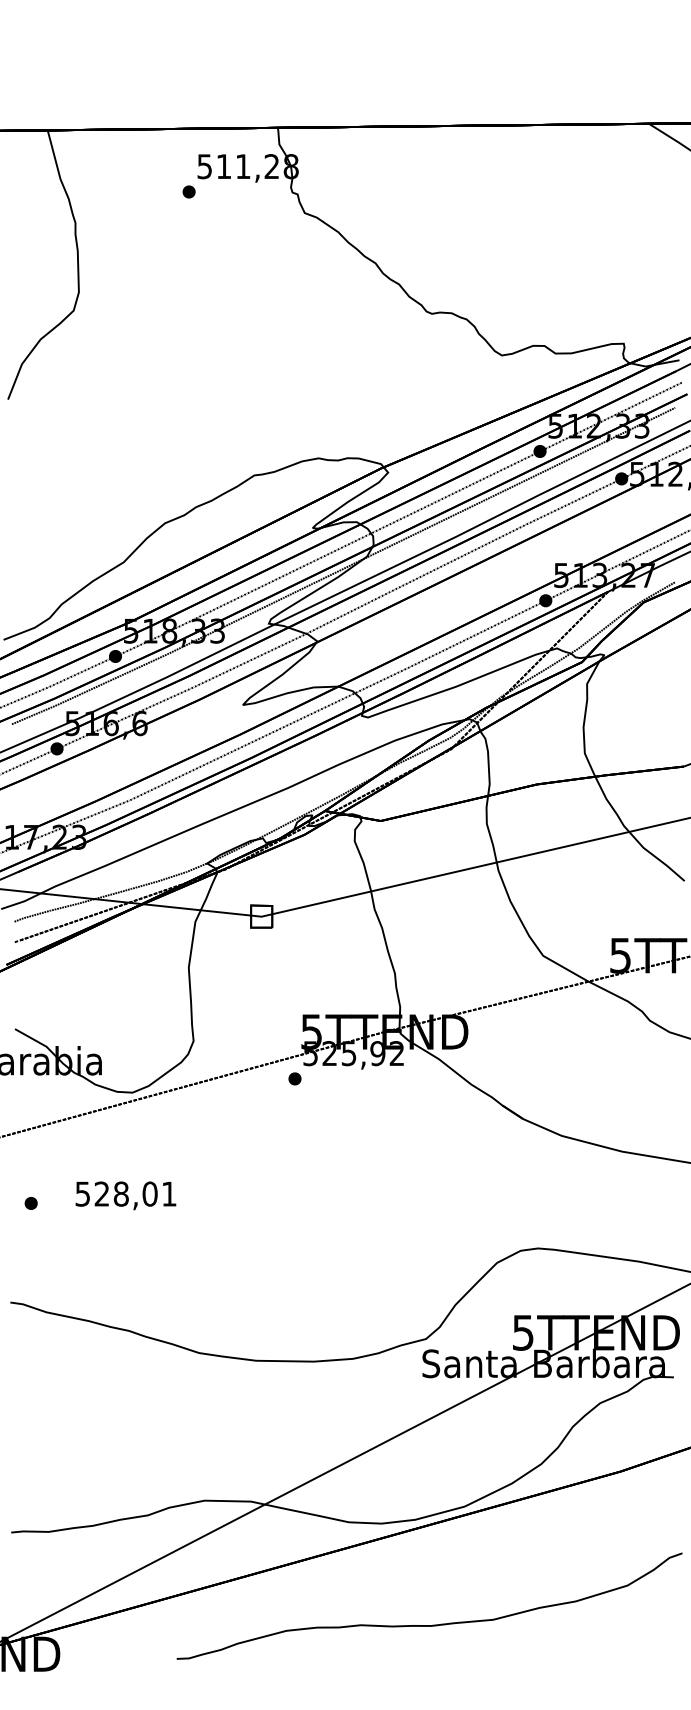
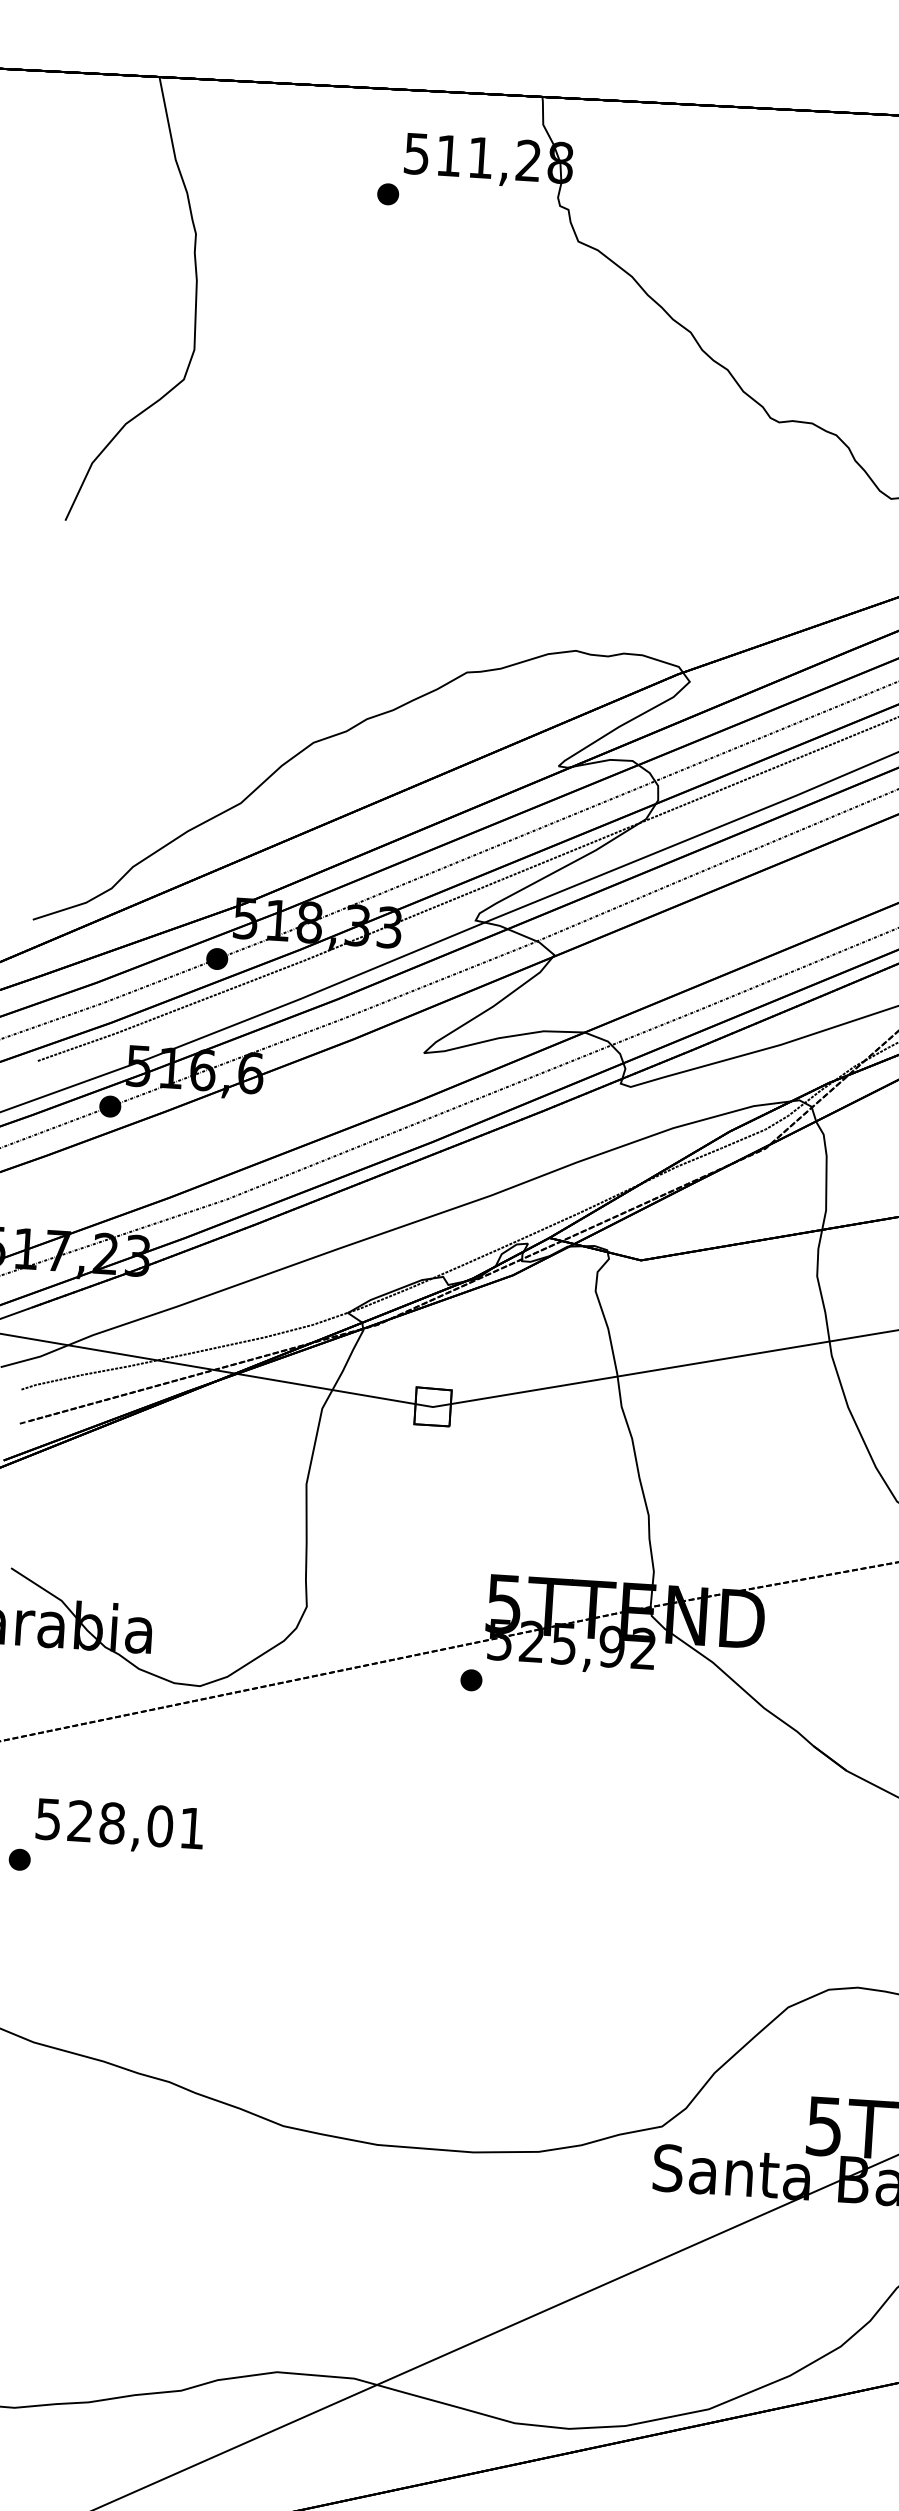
text: (125, 1195) -> (119, 1826), moved

